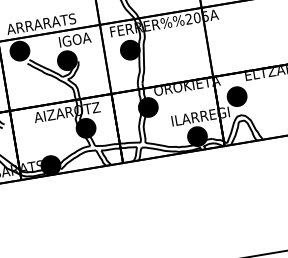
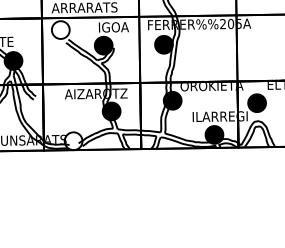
fill: (19, 50) -> (60, 29), removed
fill: (50, 165) -> (73, 141), removed

